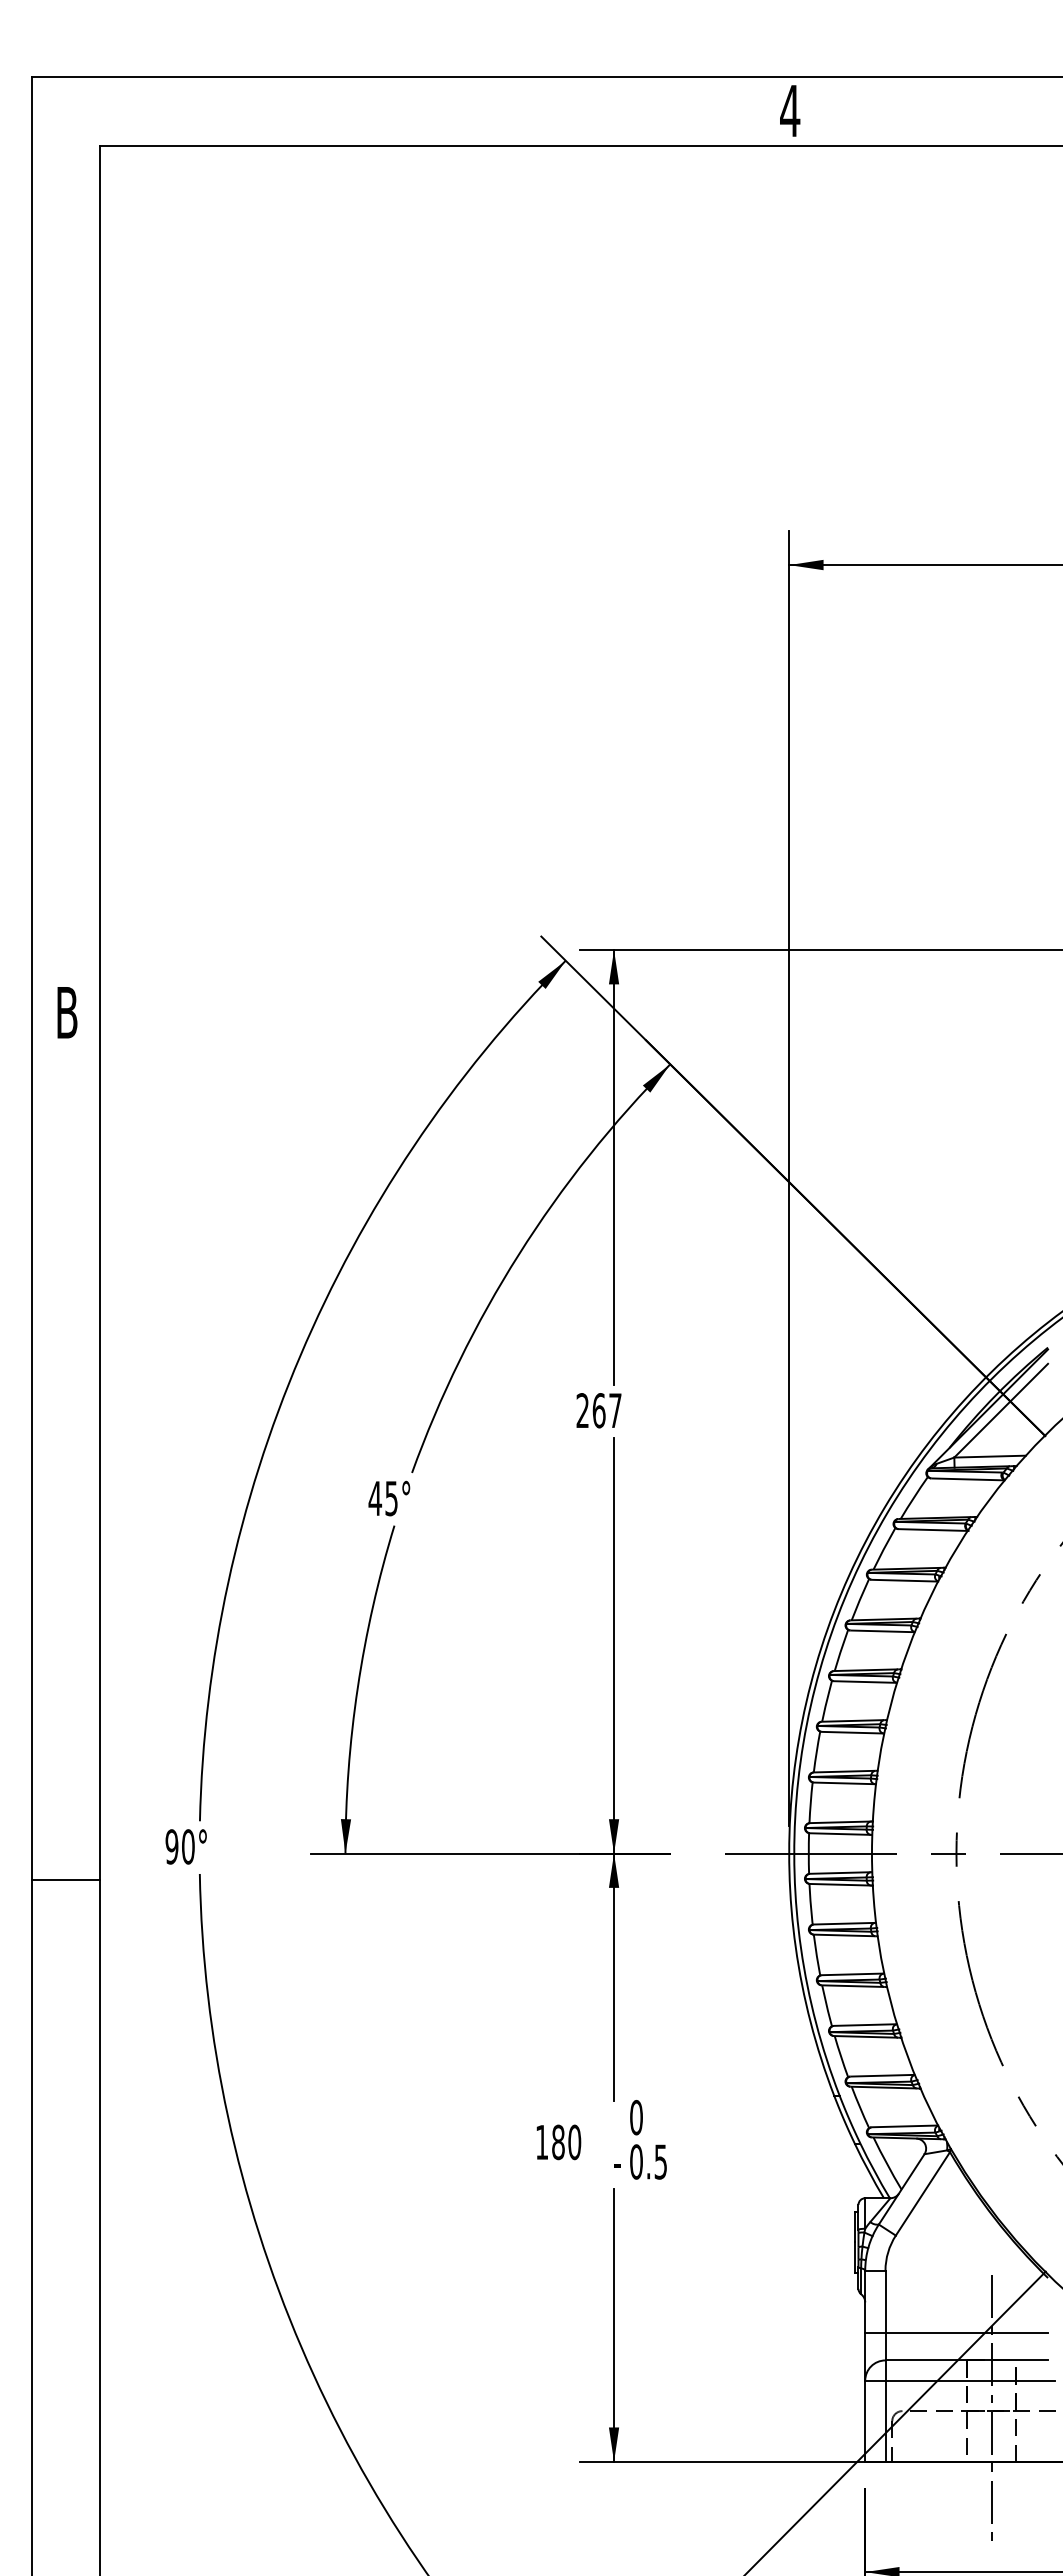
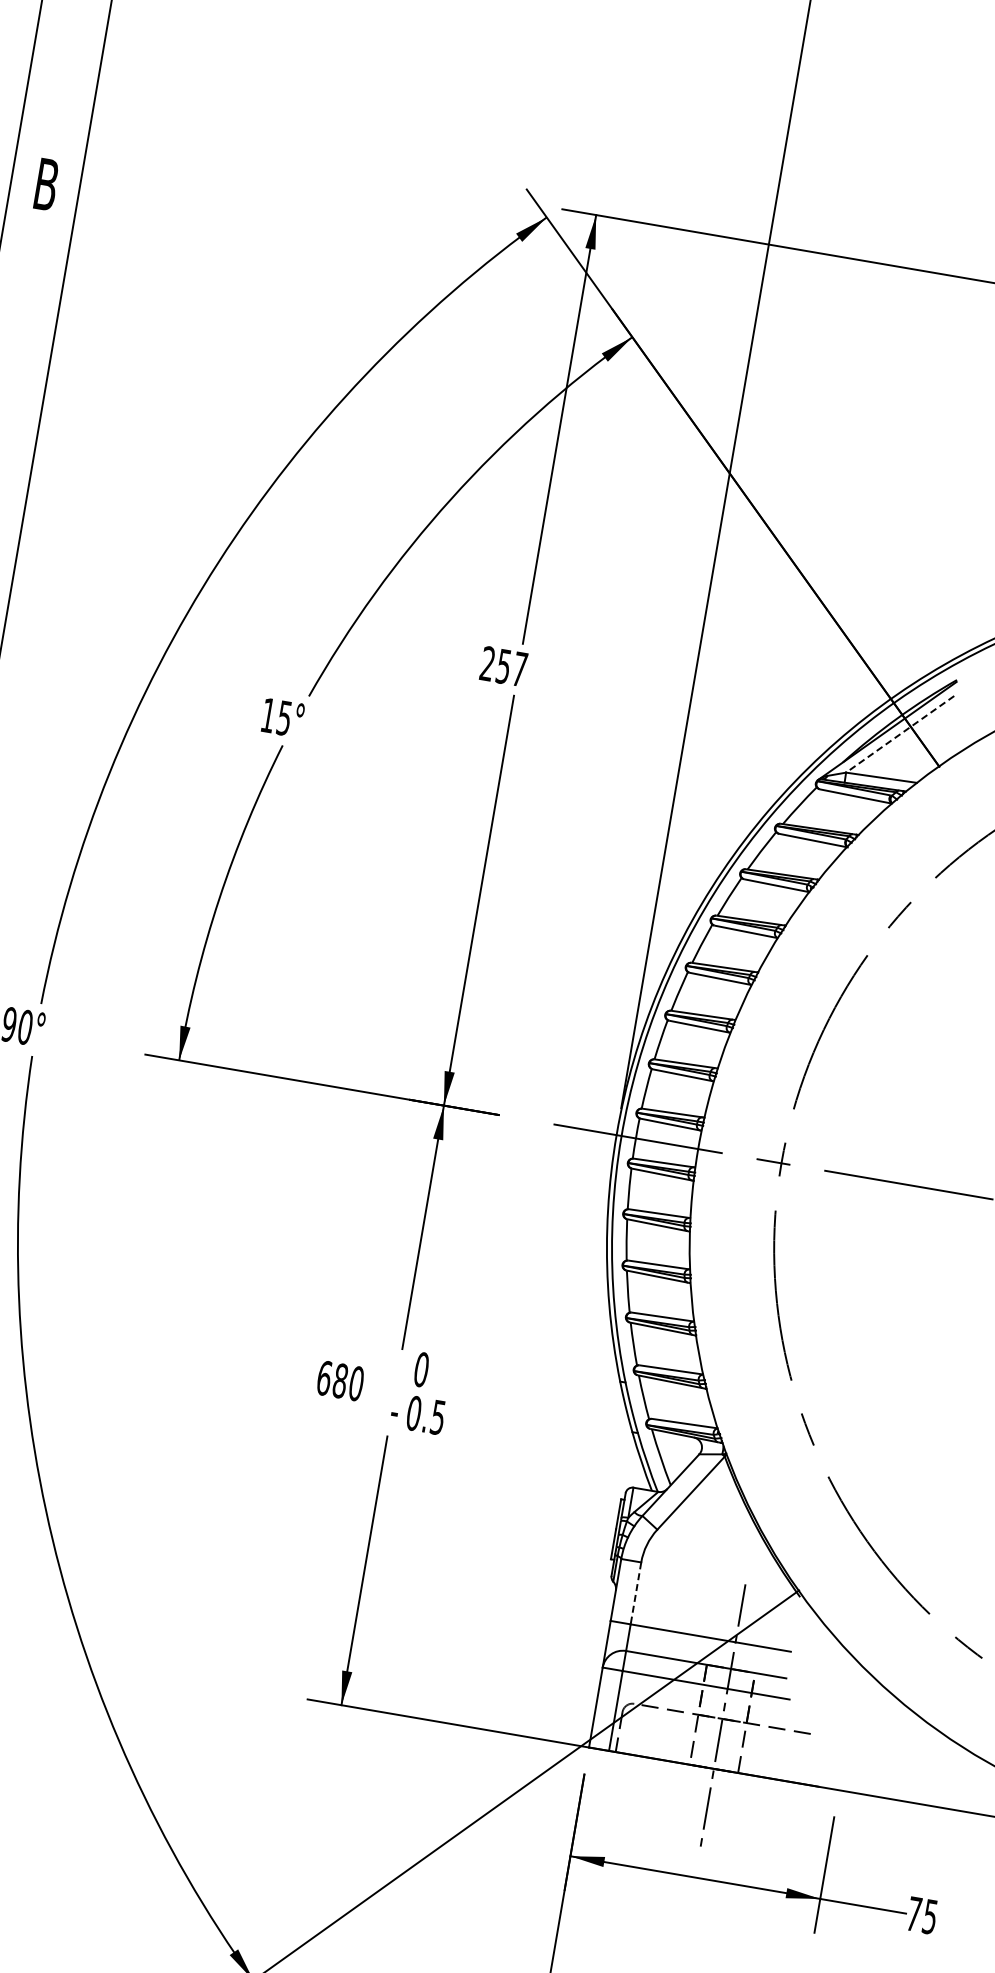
text: (598, 1410) -> (503, 666), 267 -> 257
line: (1000, 1411) -> (899, 735), solid -> dashed
text: (375, 1498) -> (268, 715), 45° -> 15°
text: (541, 2142) -> (323, 1378), 180 -> 680
line: (885, 2302) -> (635, 1593), solid -> dashed

